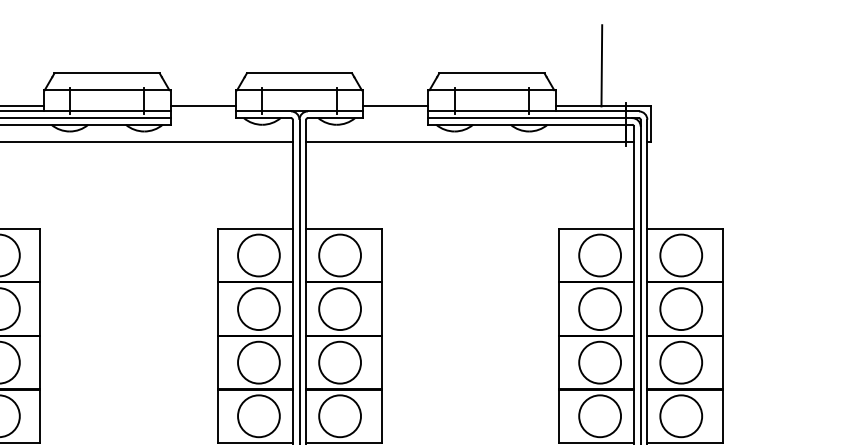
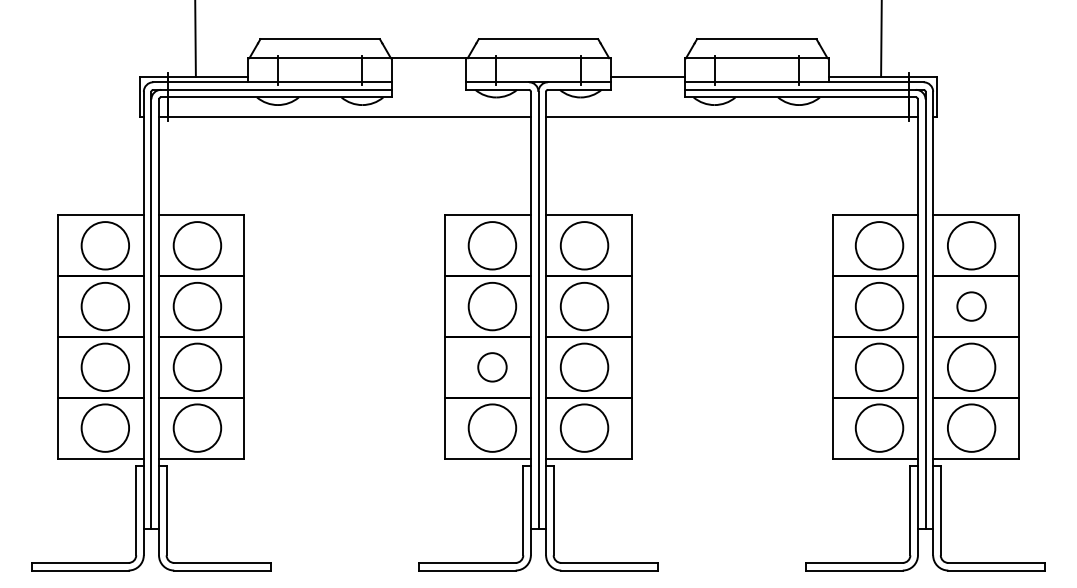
line: (203, 106) -> (429, 57), moved
circle: (681, 309) -> (971, 306), size x0.6
circle: (258, 362) -> (492, 367), size x0.6

